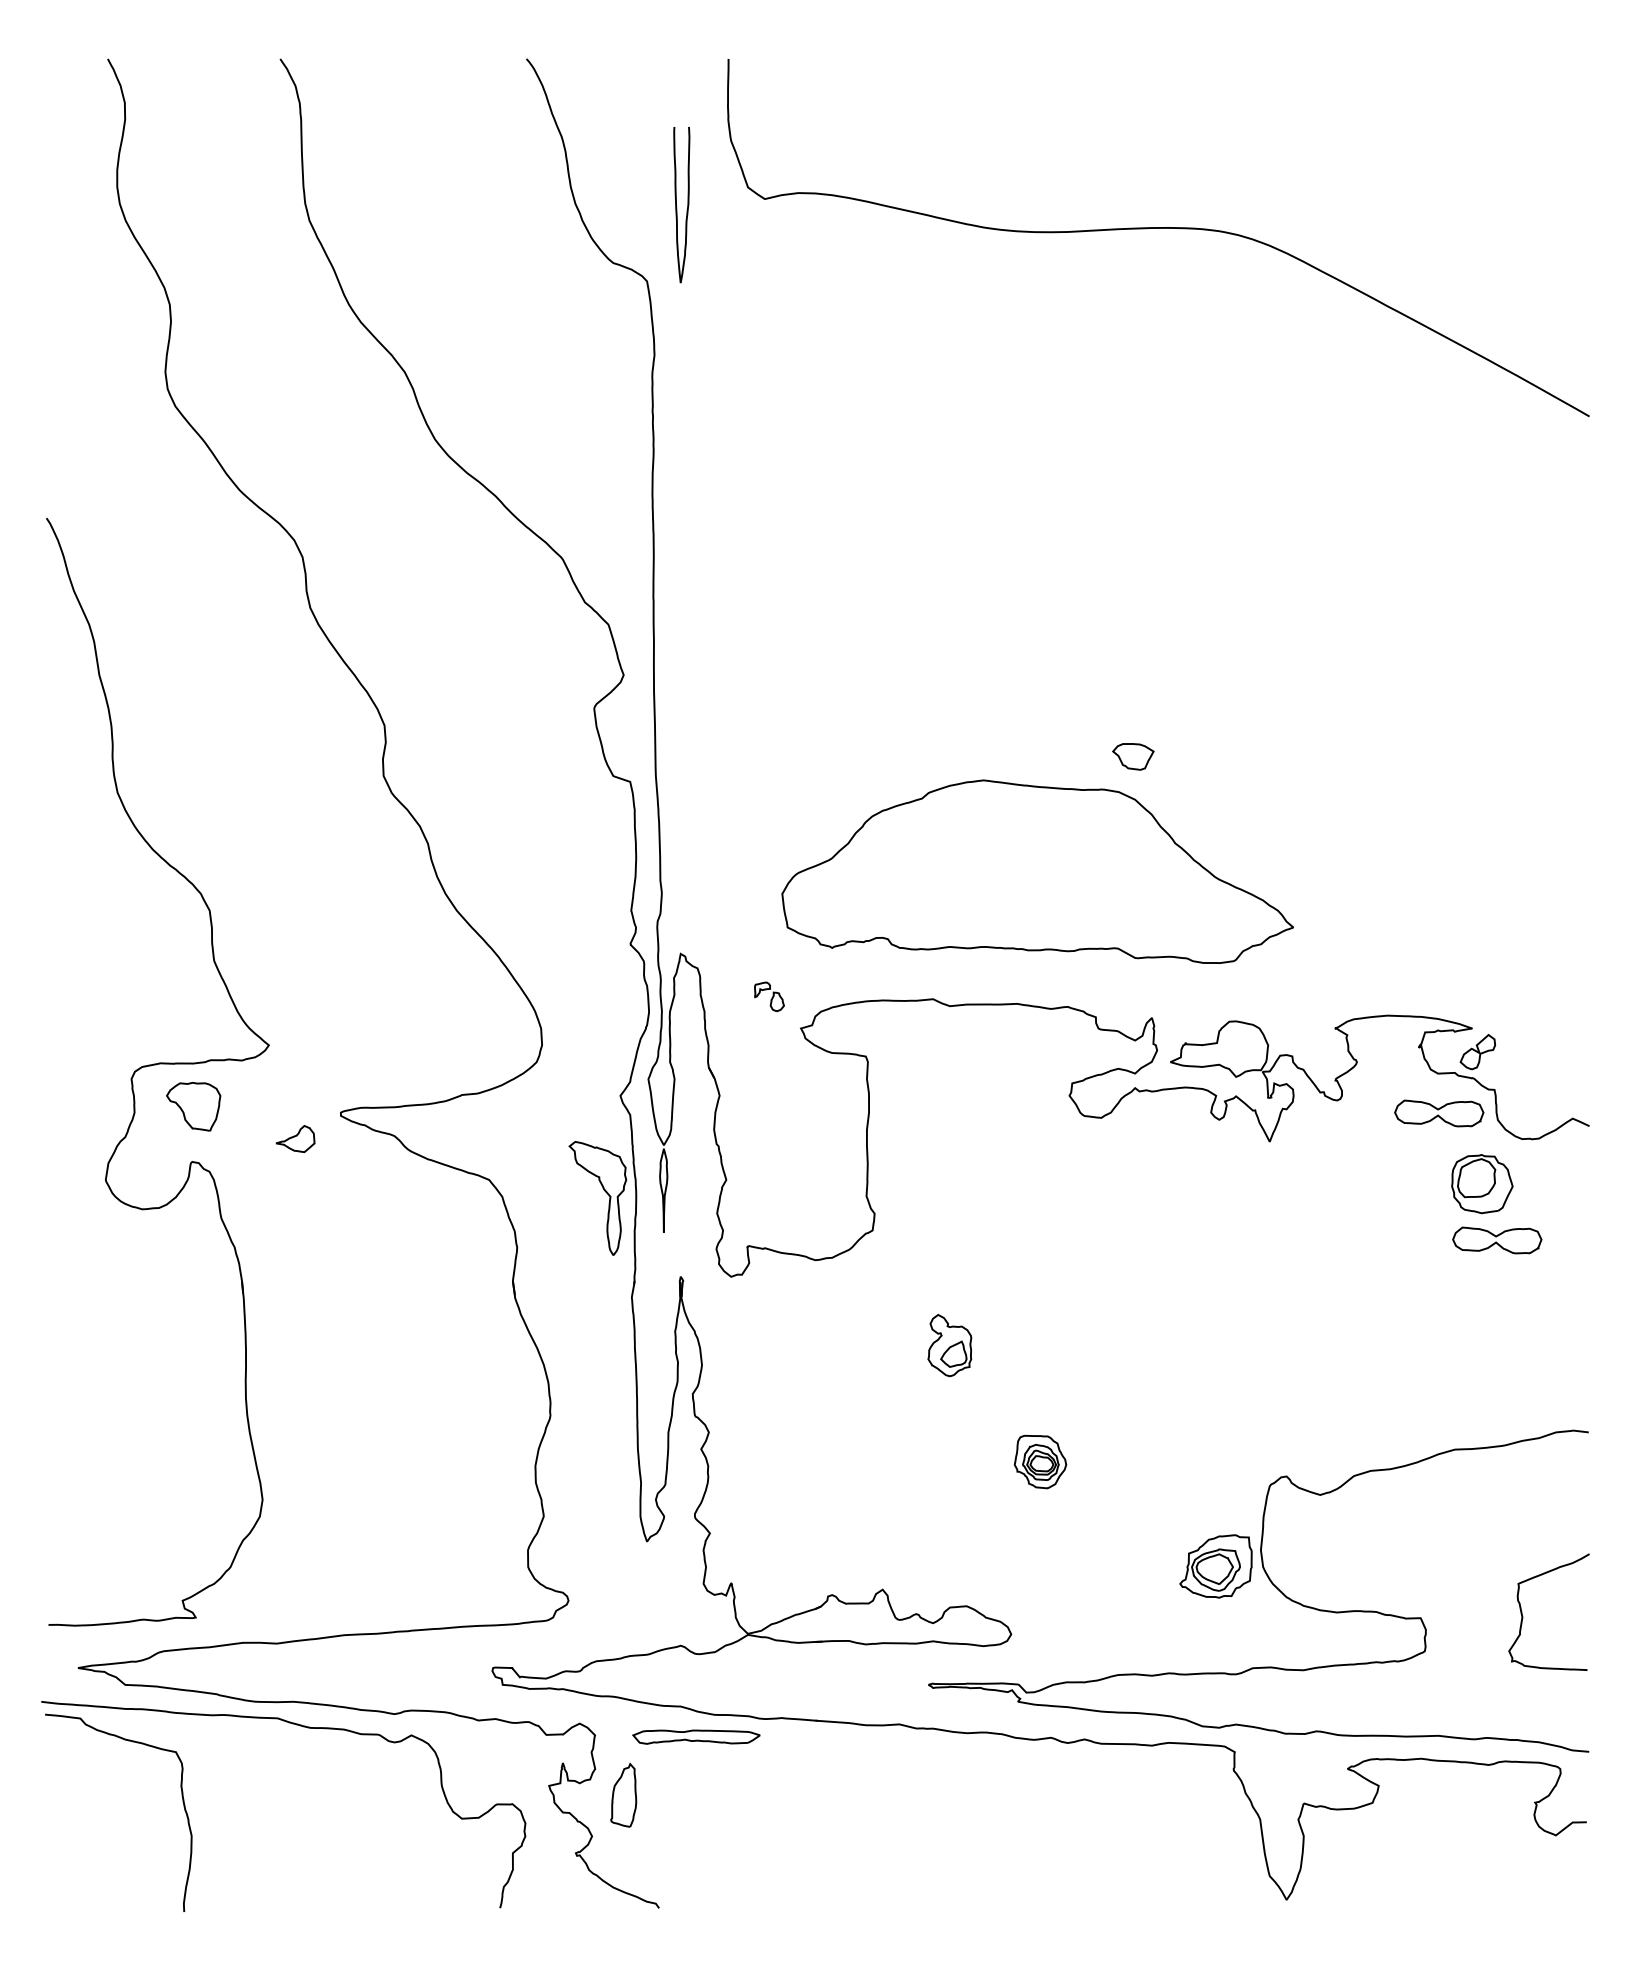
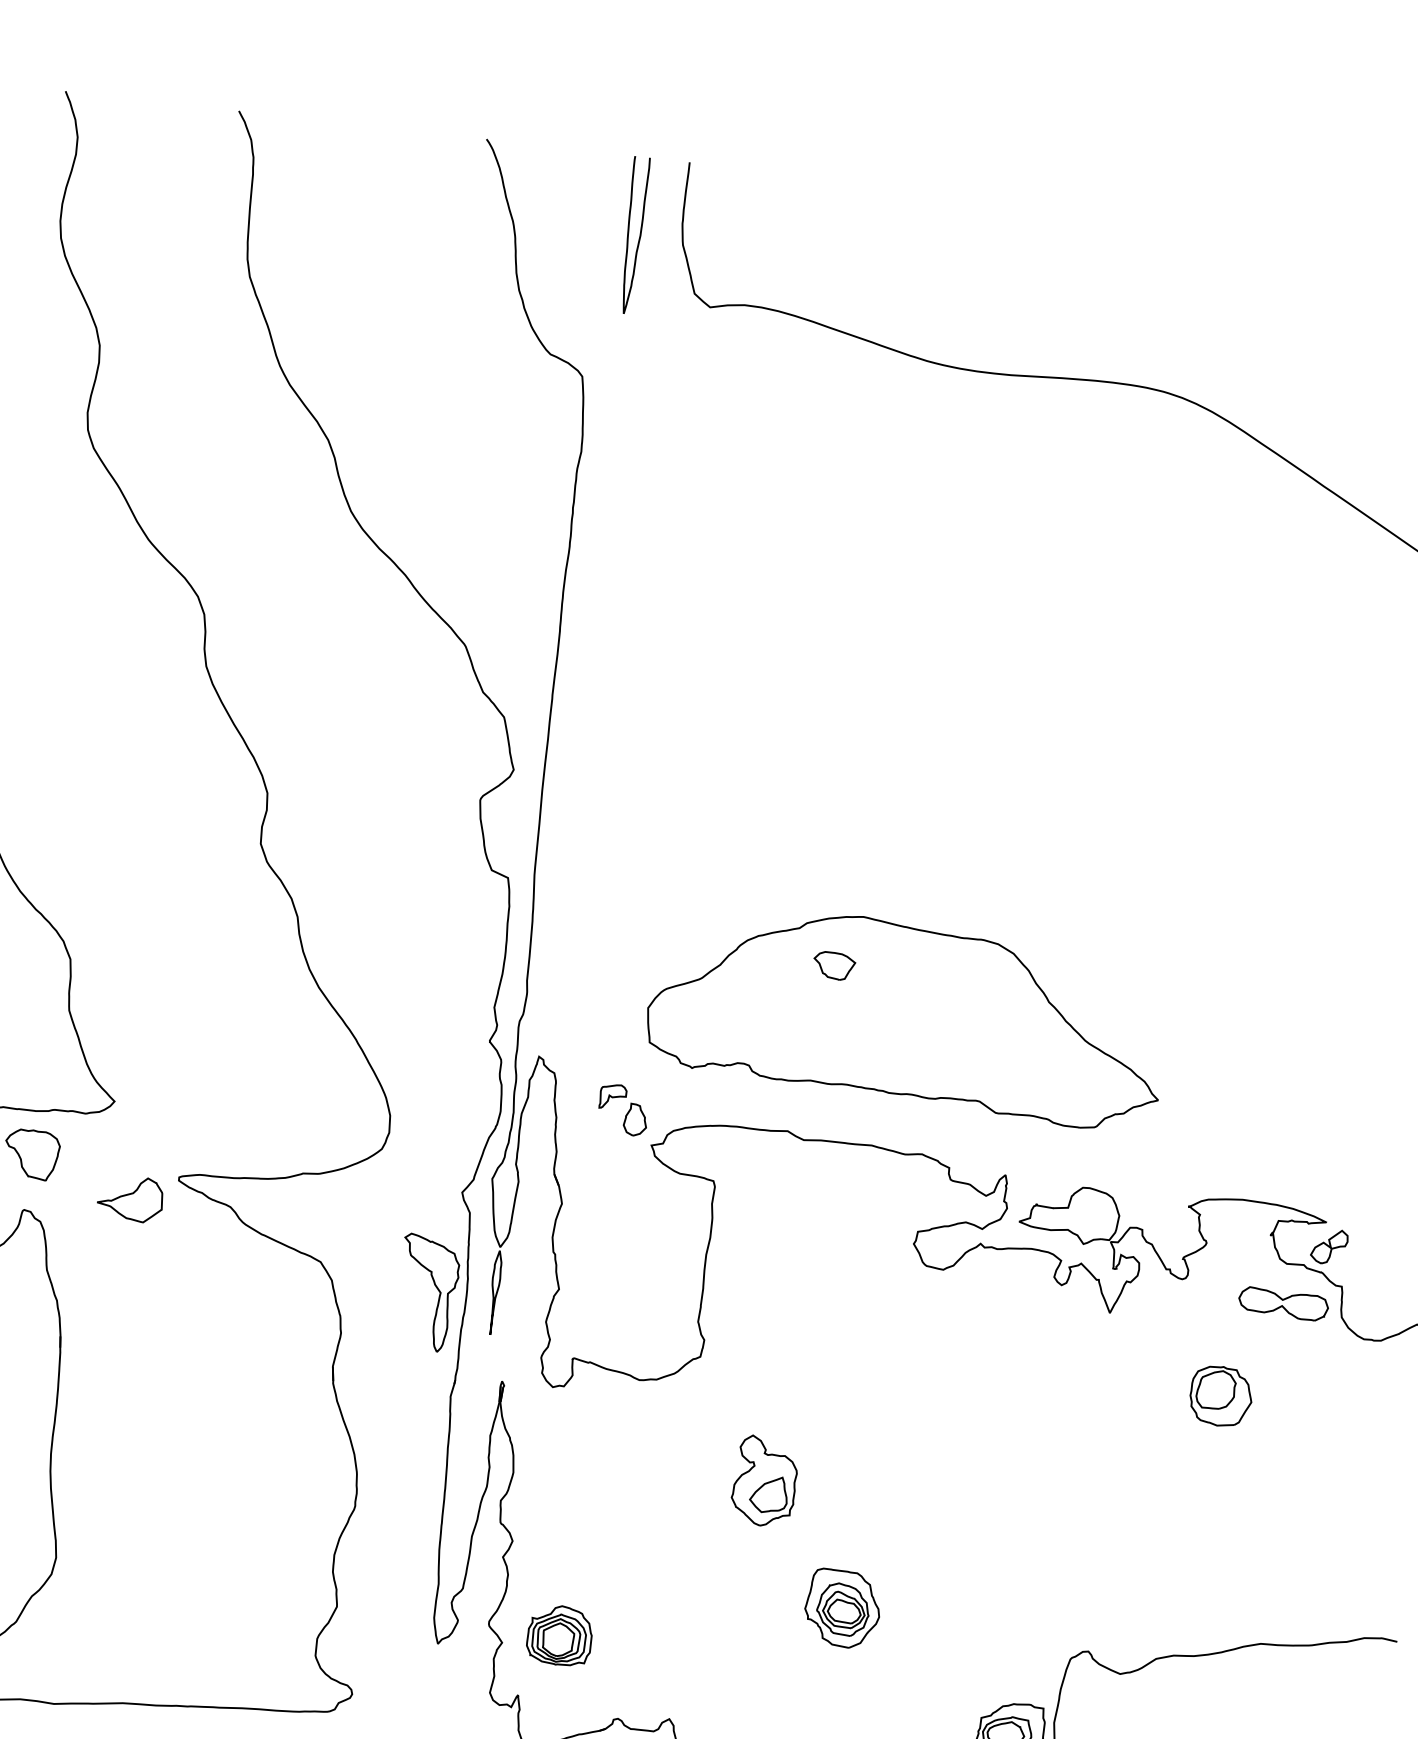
curve: (677, 207) -> (629, 237), moved
part: (1133, 756) -> (834, 965), moved
part: (769, 996) -> (623, 1109), size x1.67
part: (295, 1138) -> (130, 1198), size x1.67
part: (1482, 1184) -> (1221, 1396), moved
part: (1497, 1240) -> (1327, 1438), removed
part: (949, 1345) -> (764, 1481), size x1.43
part: (1040, 1461) -> (842, 1608), size x1.43
part: (765, 1519) -> (559, 1635), added

